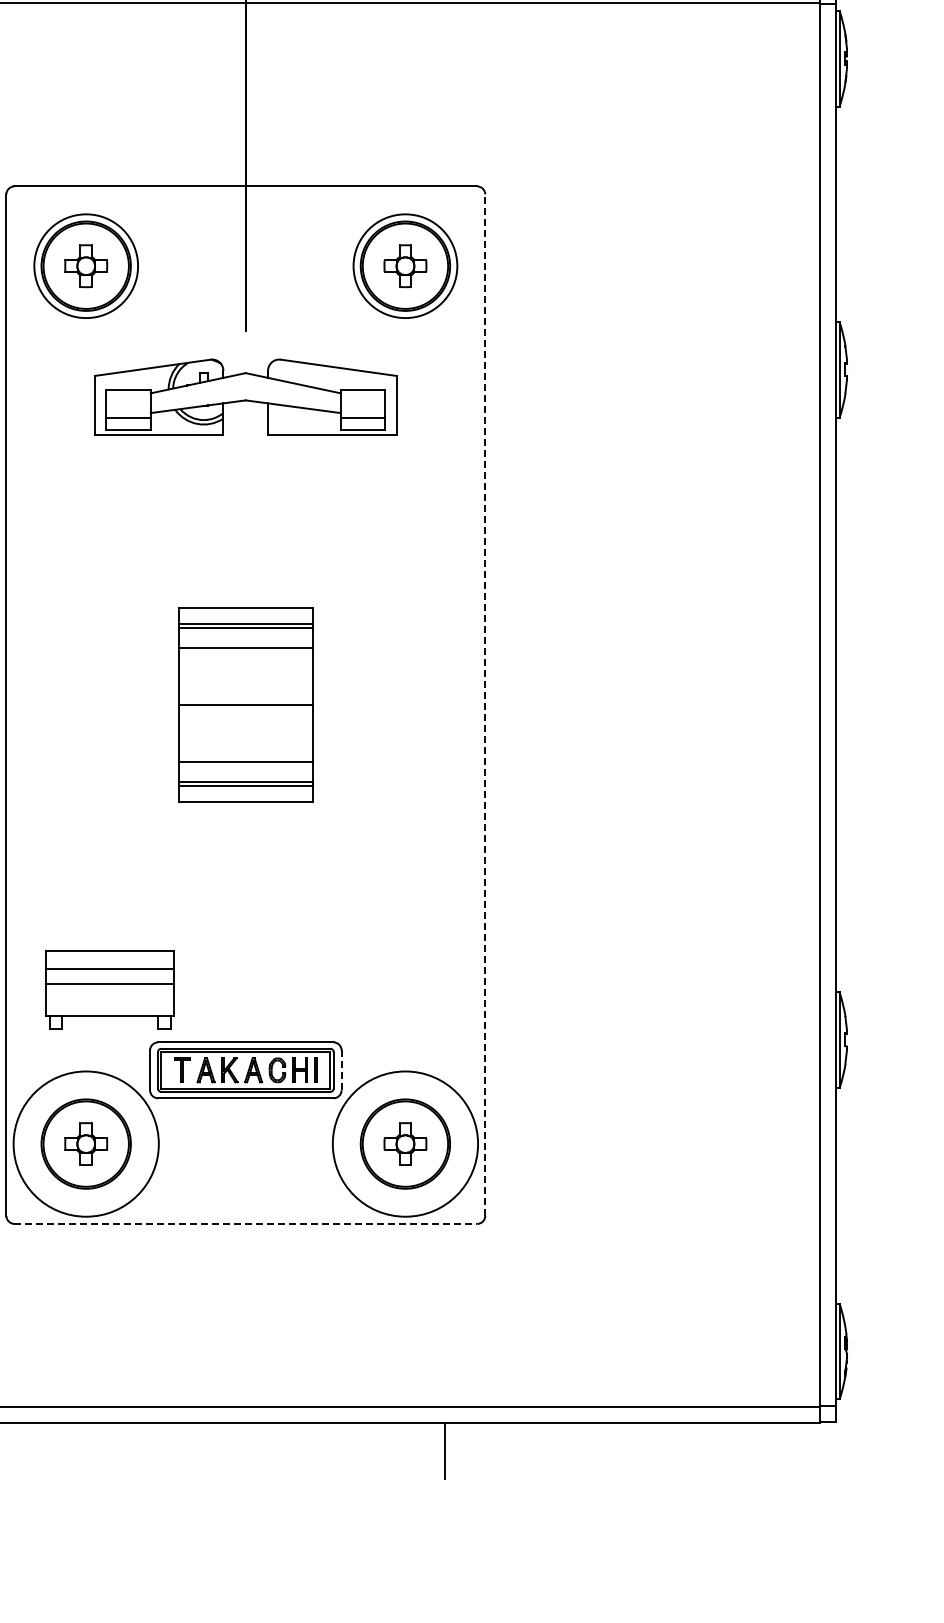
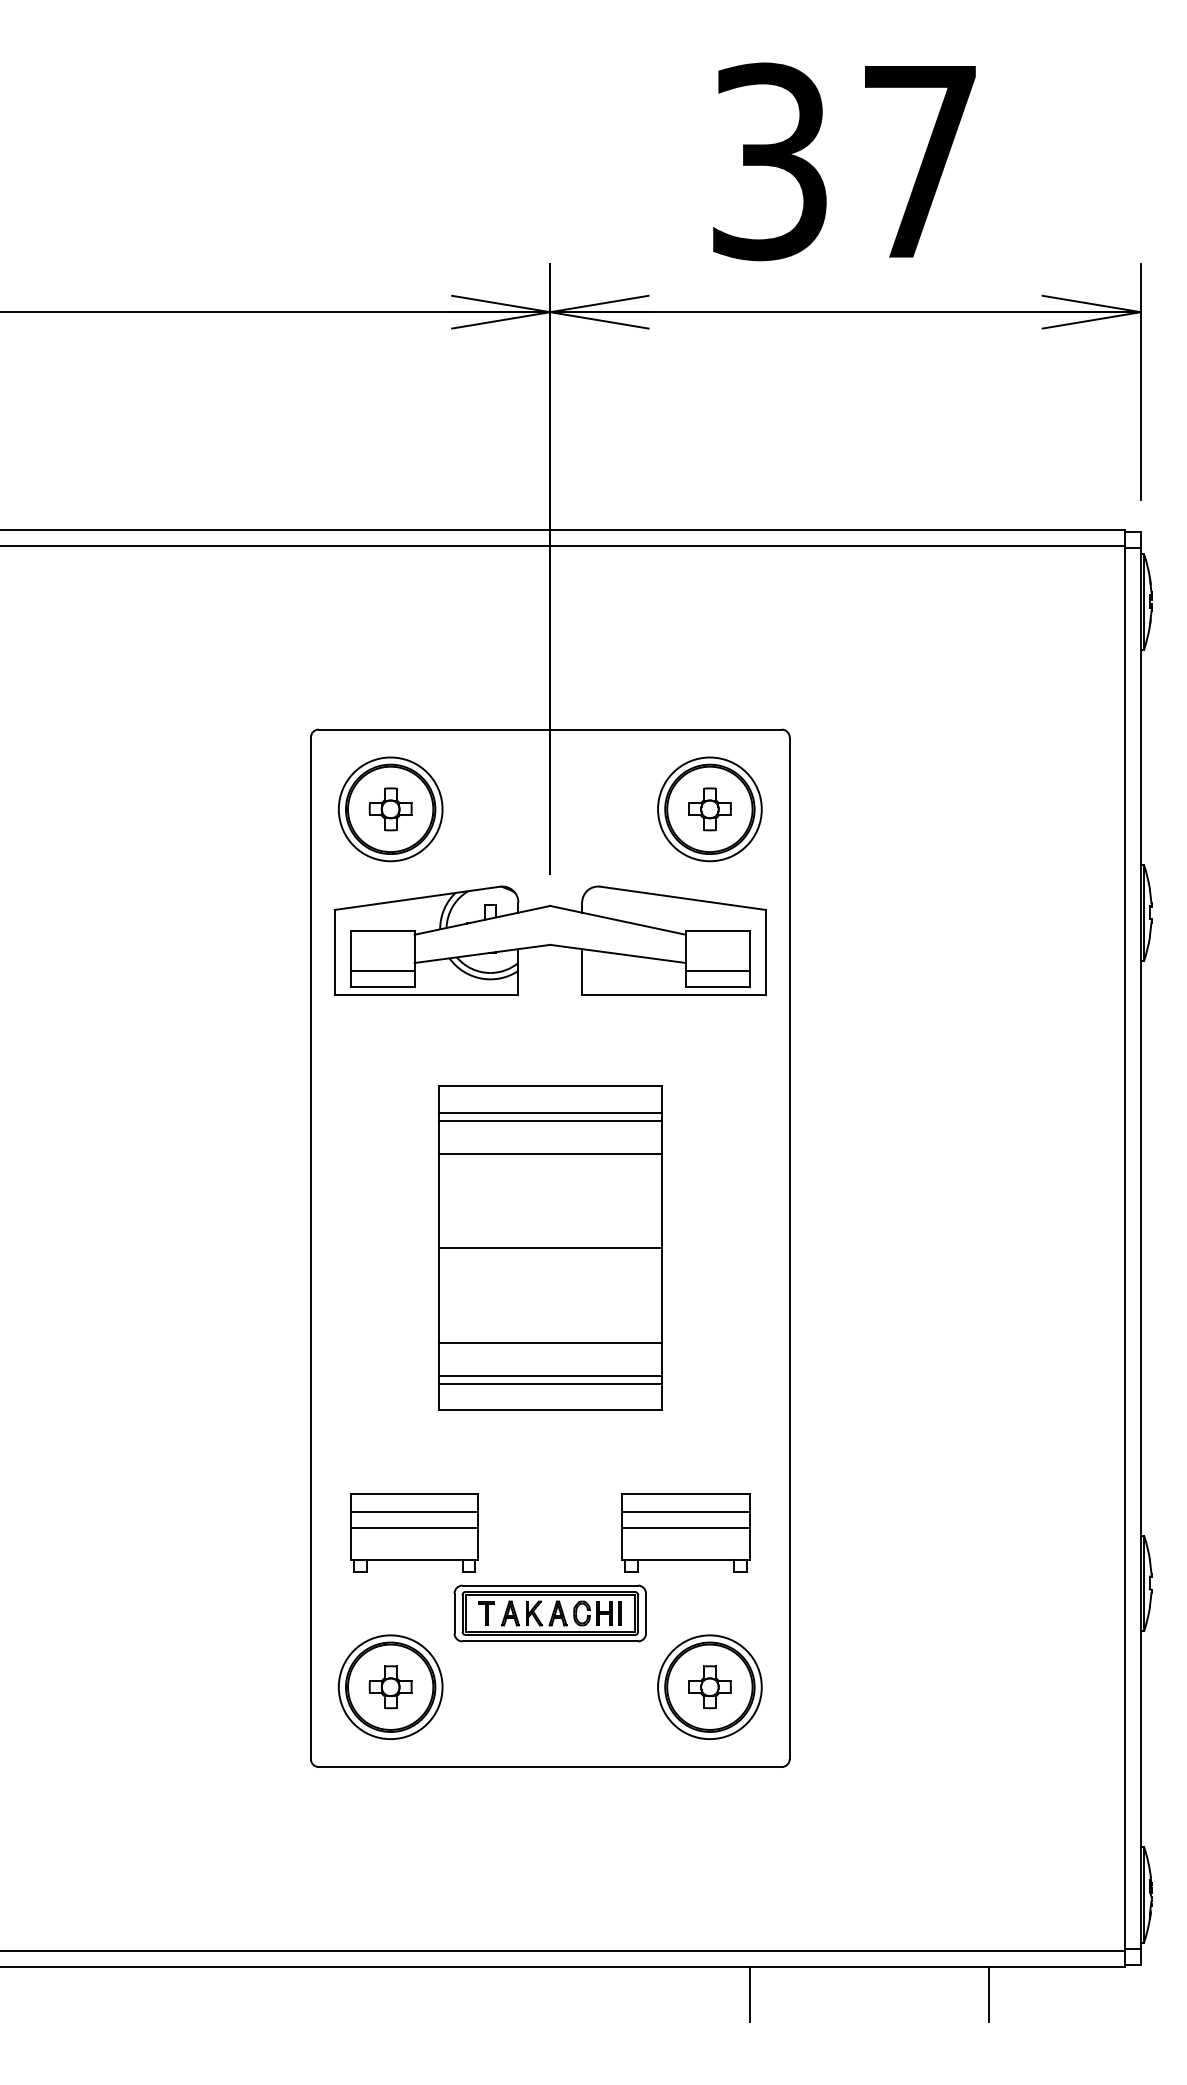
part: (245, 397) -> (549, 940), size x1.43
part: (246, 704) -> (550, 1247), size x1.67
line: (485, 705) -> (789, 1248), dashed -> solid
part: (381, 989) -> (685, 1532), added
line: (342, 1070) -> (646, 1613), dashed -> solid
circle: (86, 1144) -> (390, 1687), size x0.71
circle: (405, 1144) -> (709, 1687), size x0.71
line: (246, 1224) -> (550, 1767), dashed -> solid
line: (685, 1451) -> (989, 1994), added

